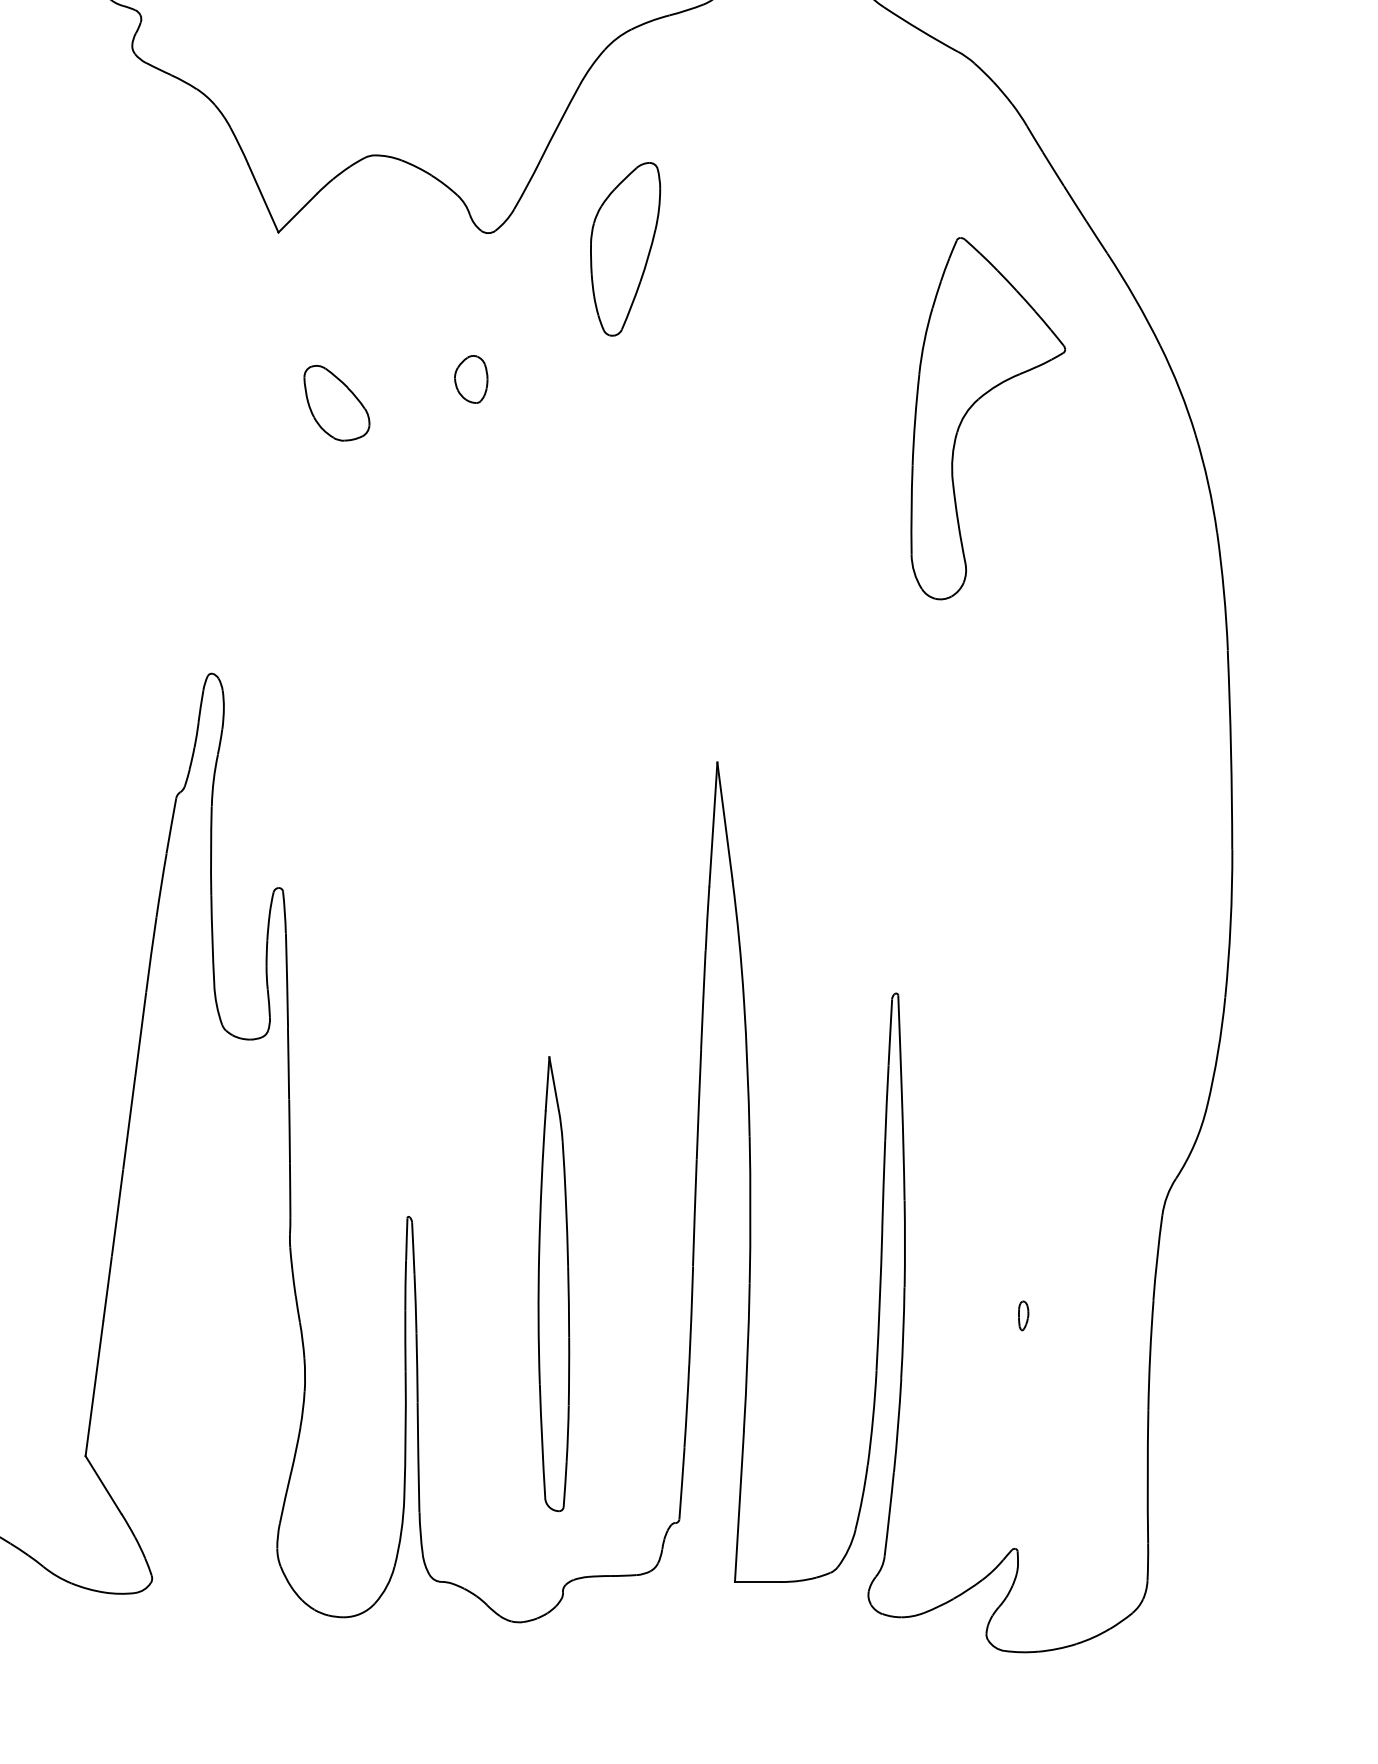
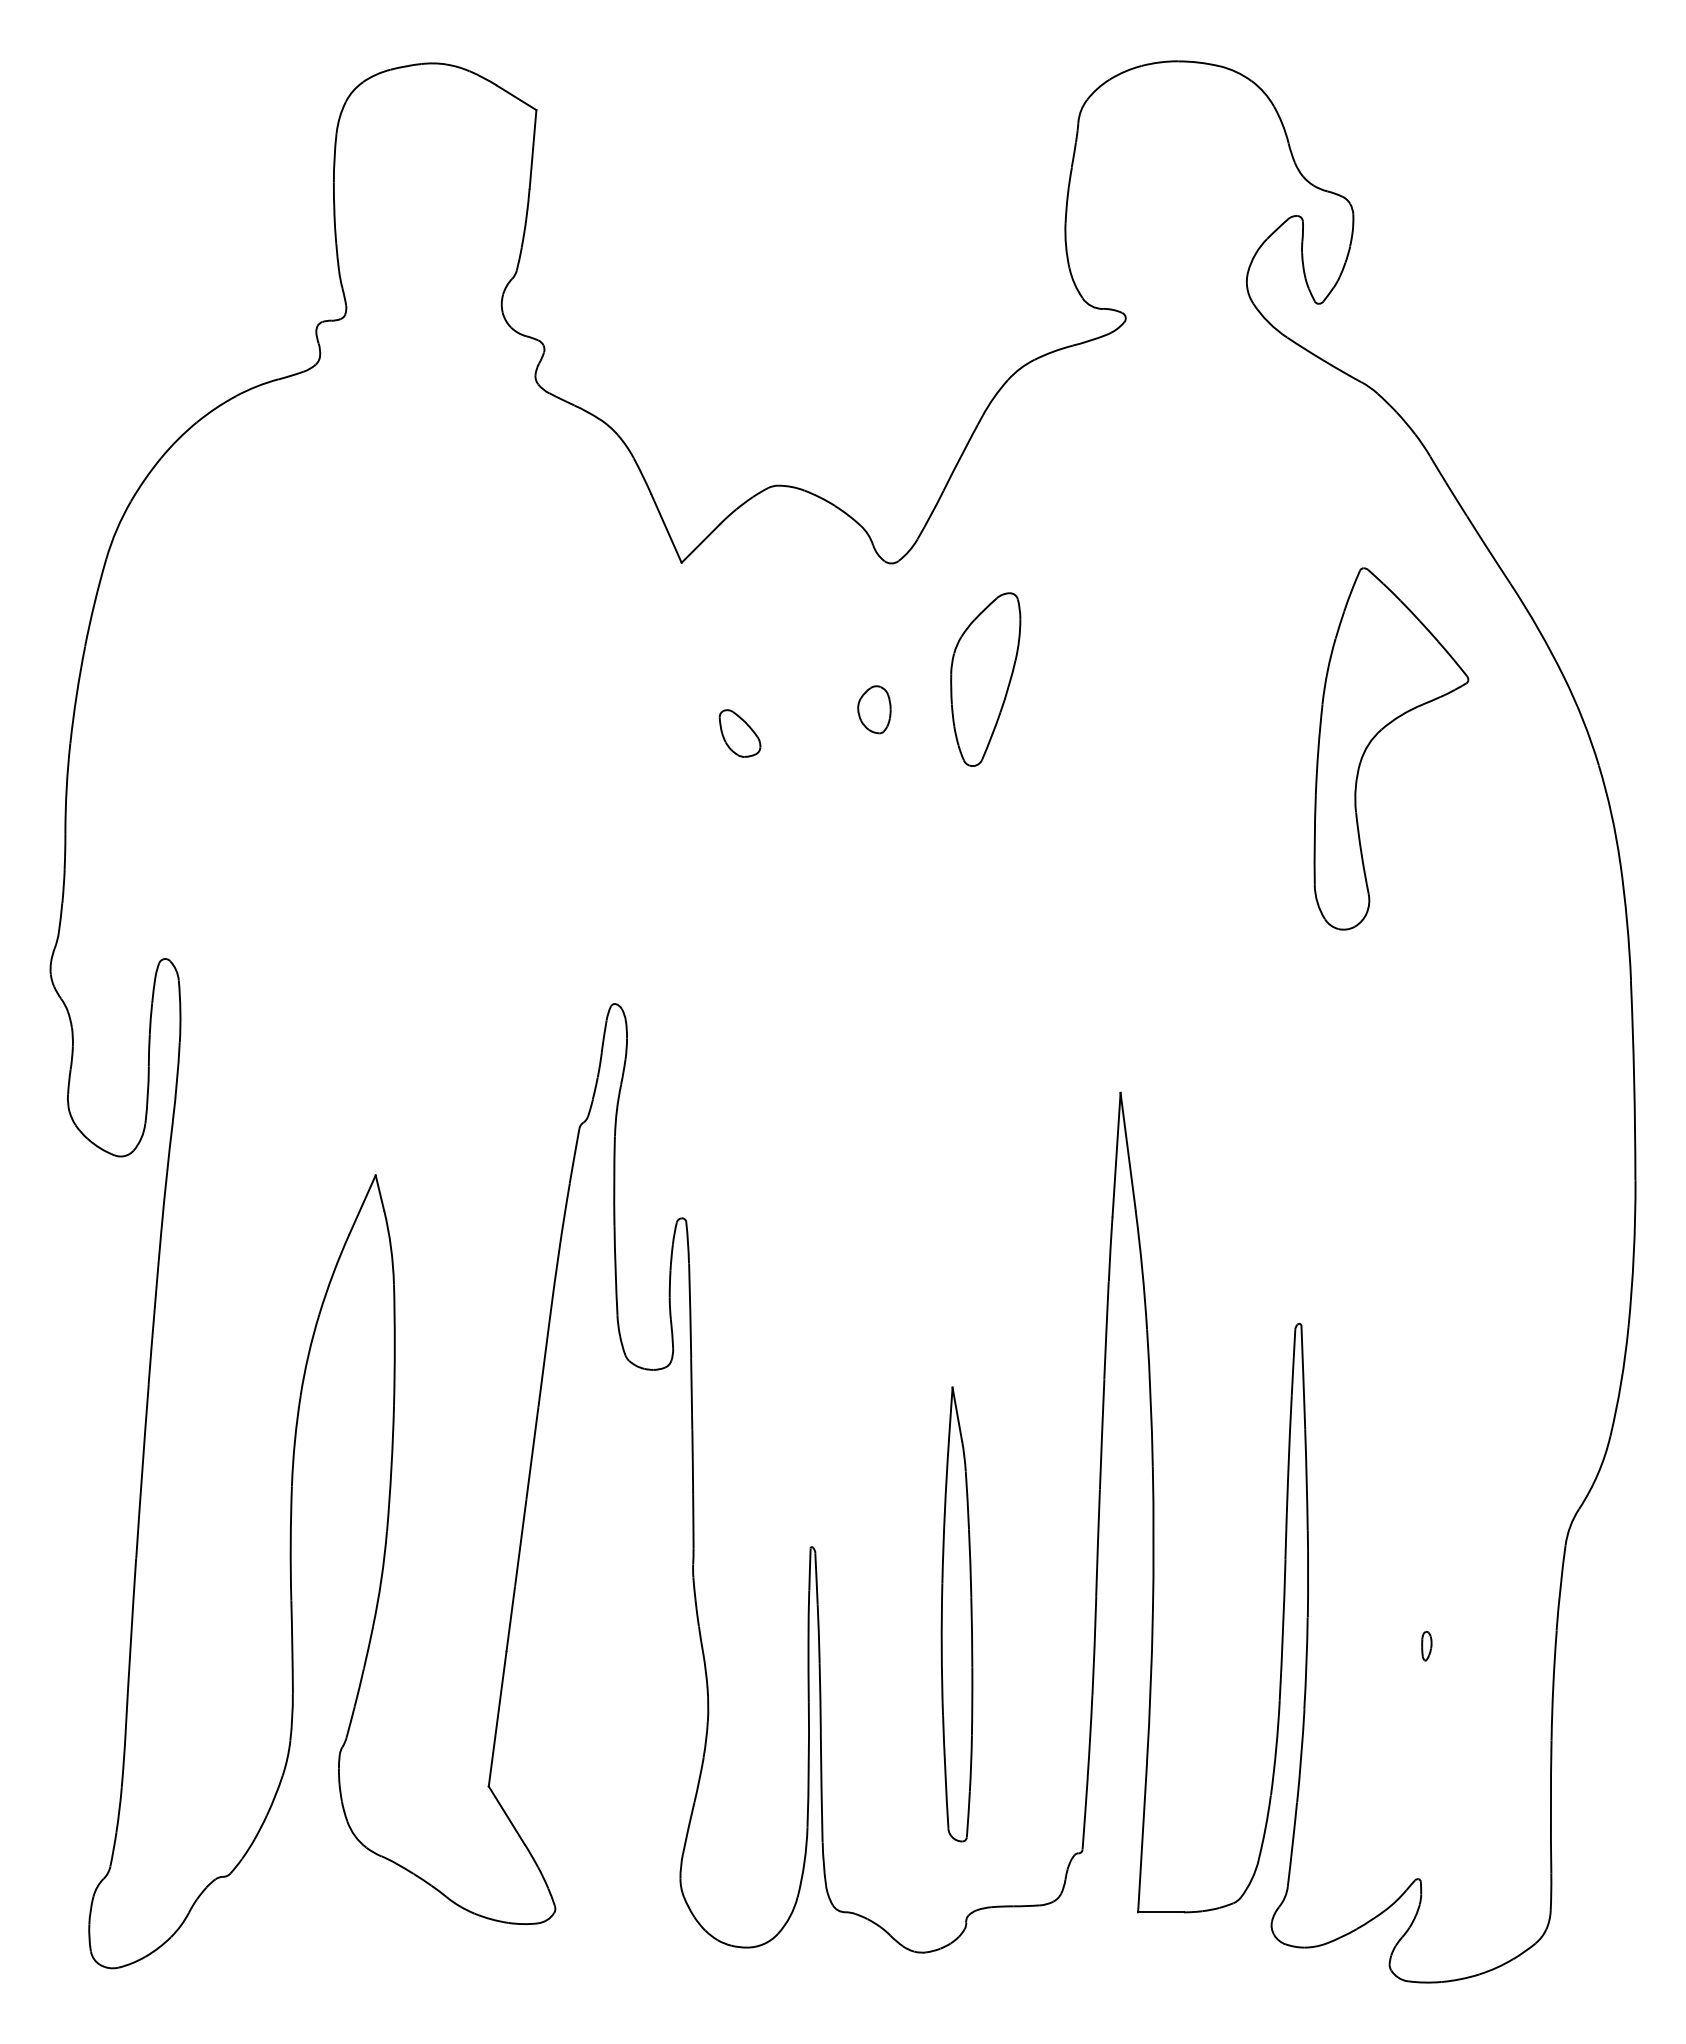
part: (625, 249) -> (985, 679), moved
part: (336, 403) -> (739, 733), size x0.62

